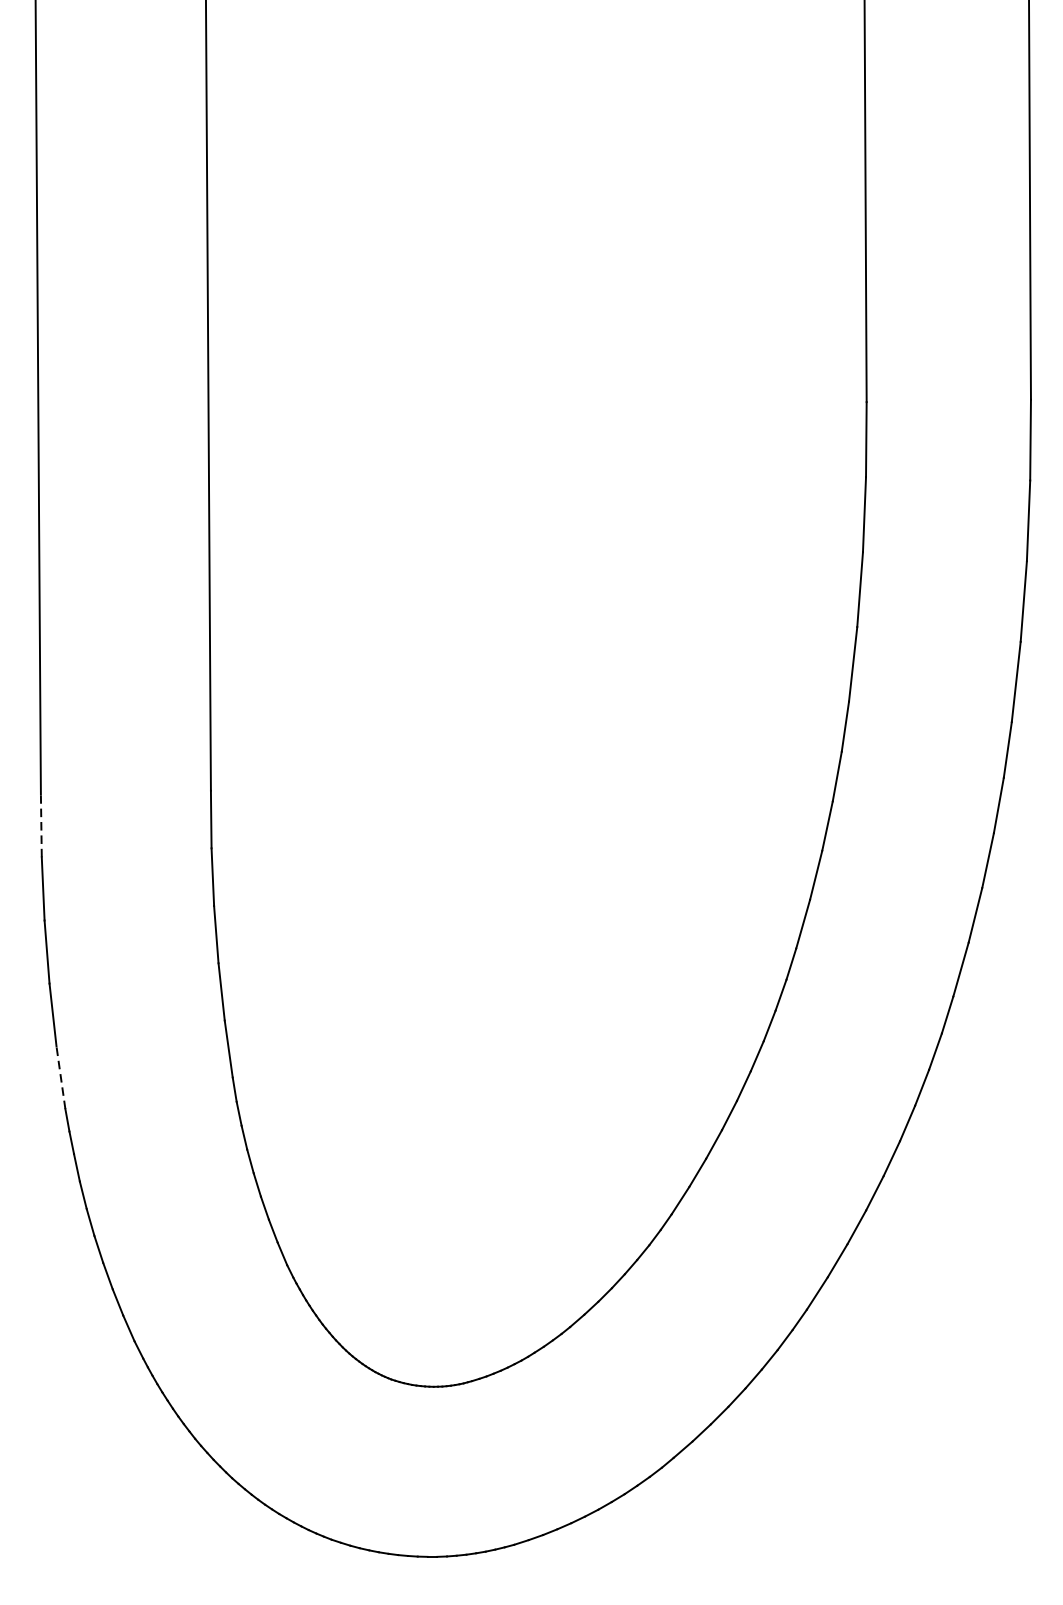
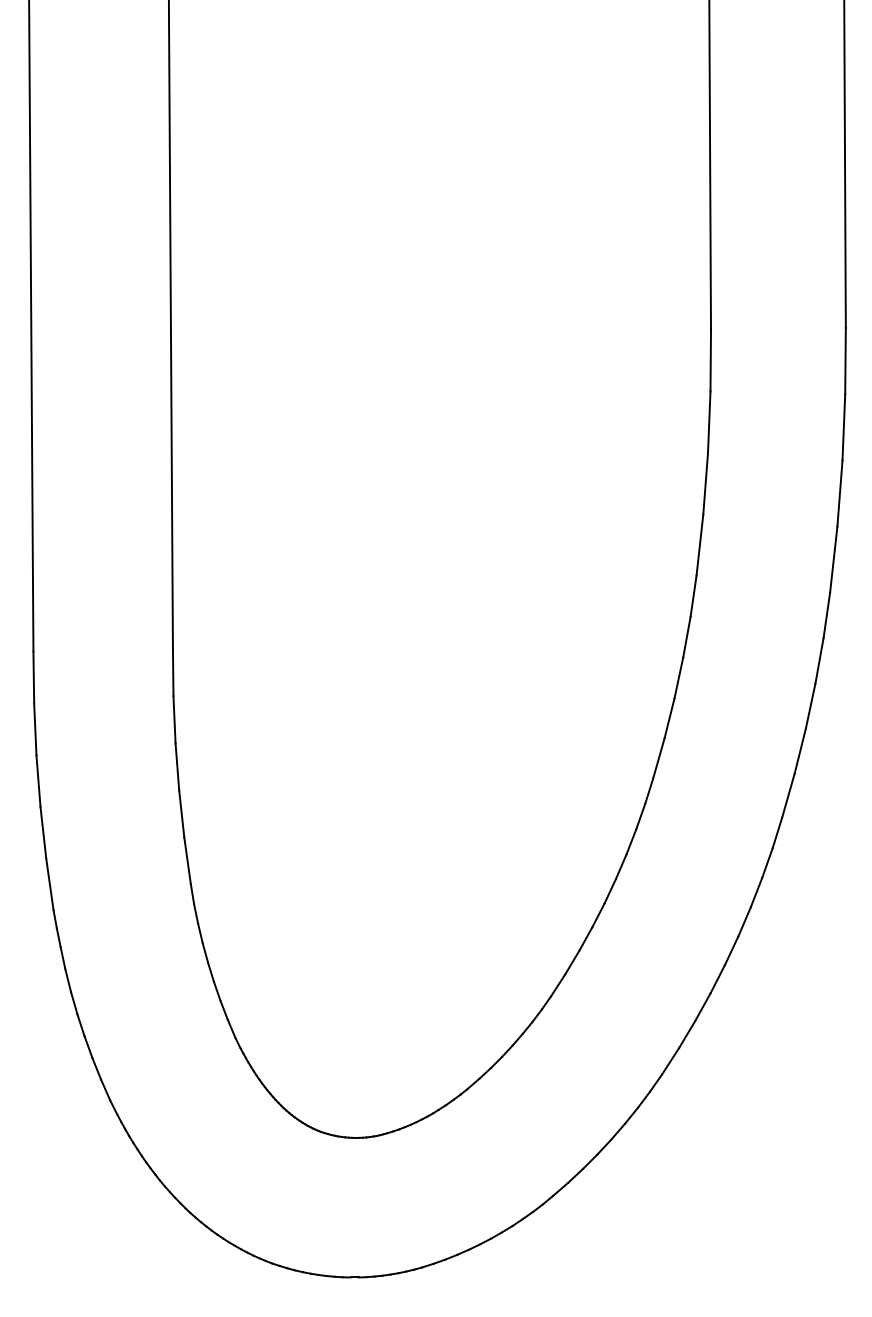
line: (40, 825) -> (33, 677), dashed -> solid
line: (60, 1077) -> (49, 884), dashed -> solid

